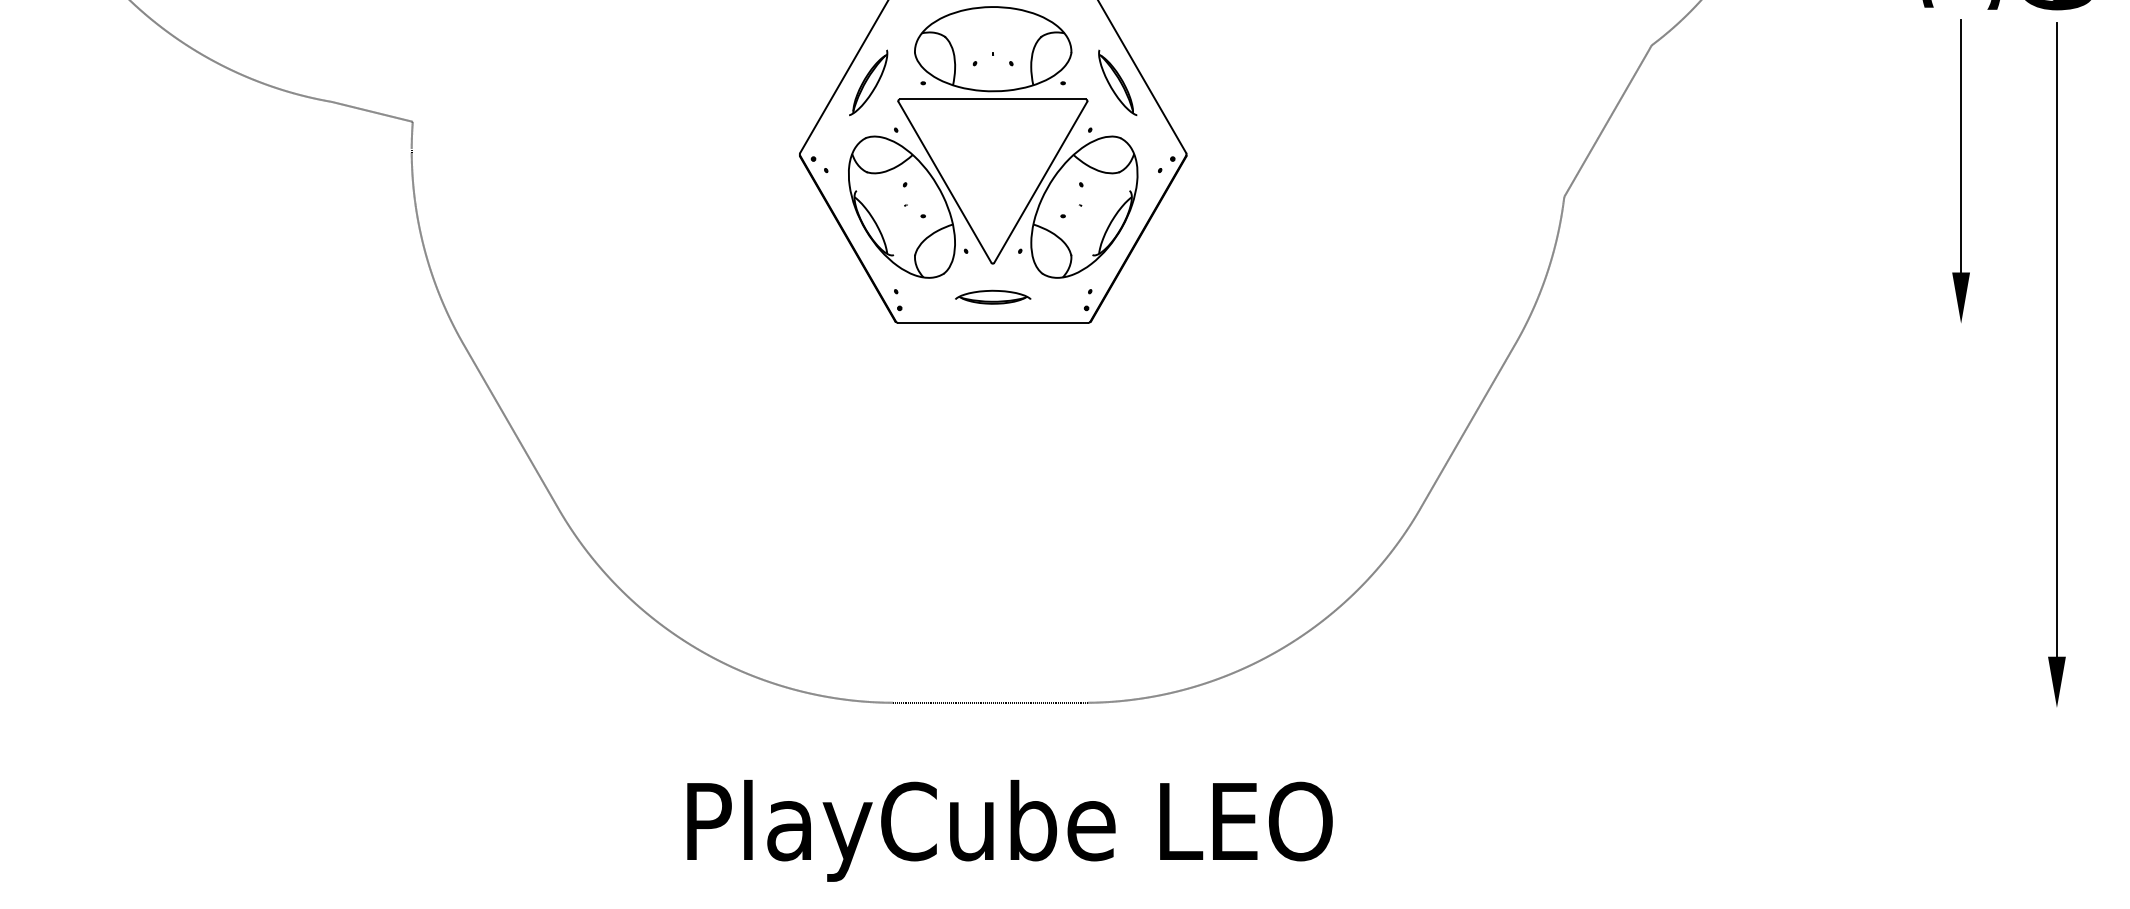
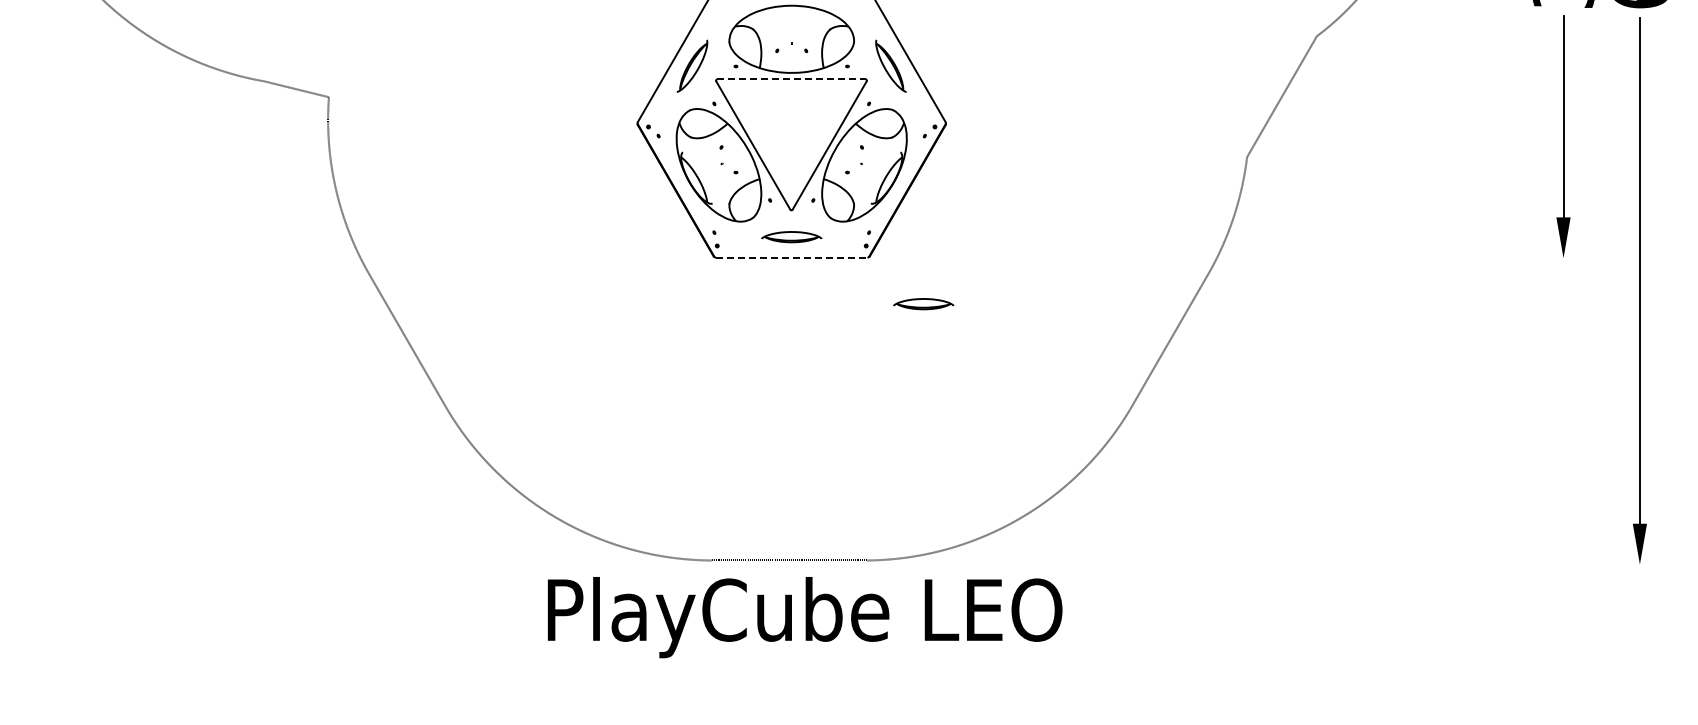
line: (992, 99) -> (791, 79), solid -> dashed
line: (992, 322) -> (791, 257), solid -> dashed
part: (1158, 381) -> (923, 304), added
text: (1009, 830) -> (804, 617), moved

